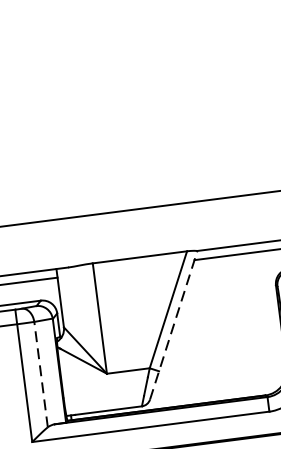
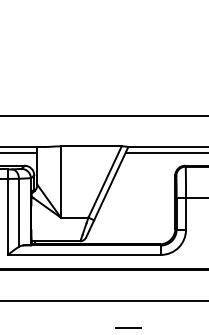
line: (174, 325) -> (107, 192), dashed -> solid
line: (40, 374) -> (18, 212), dashed -> solid

